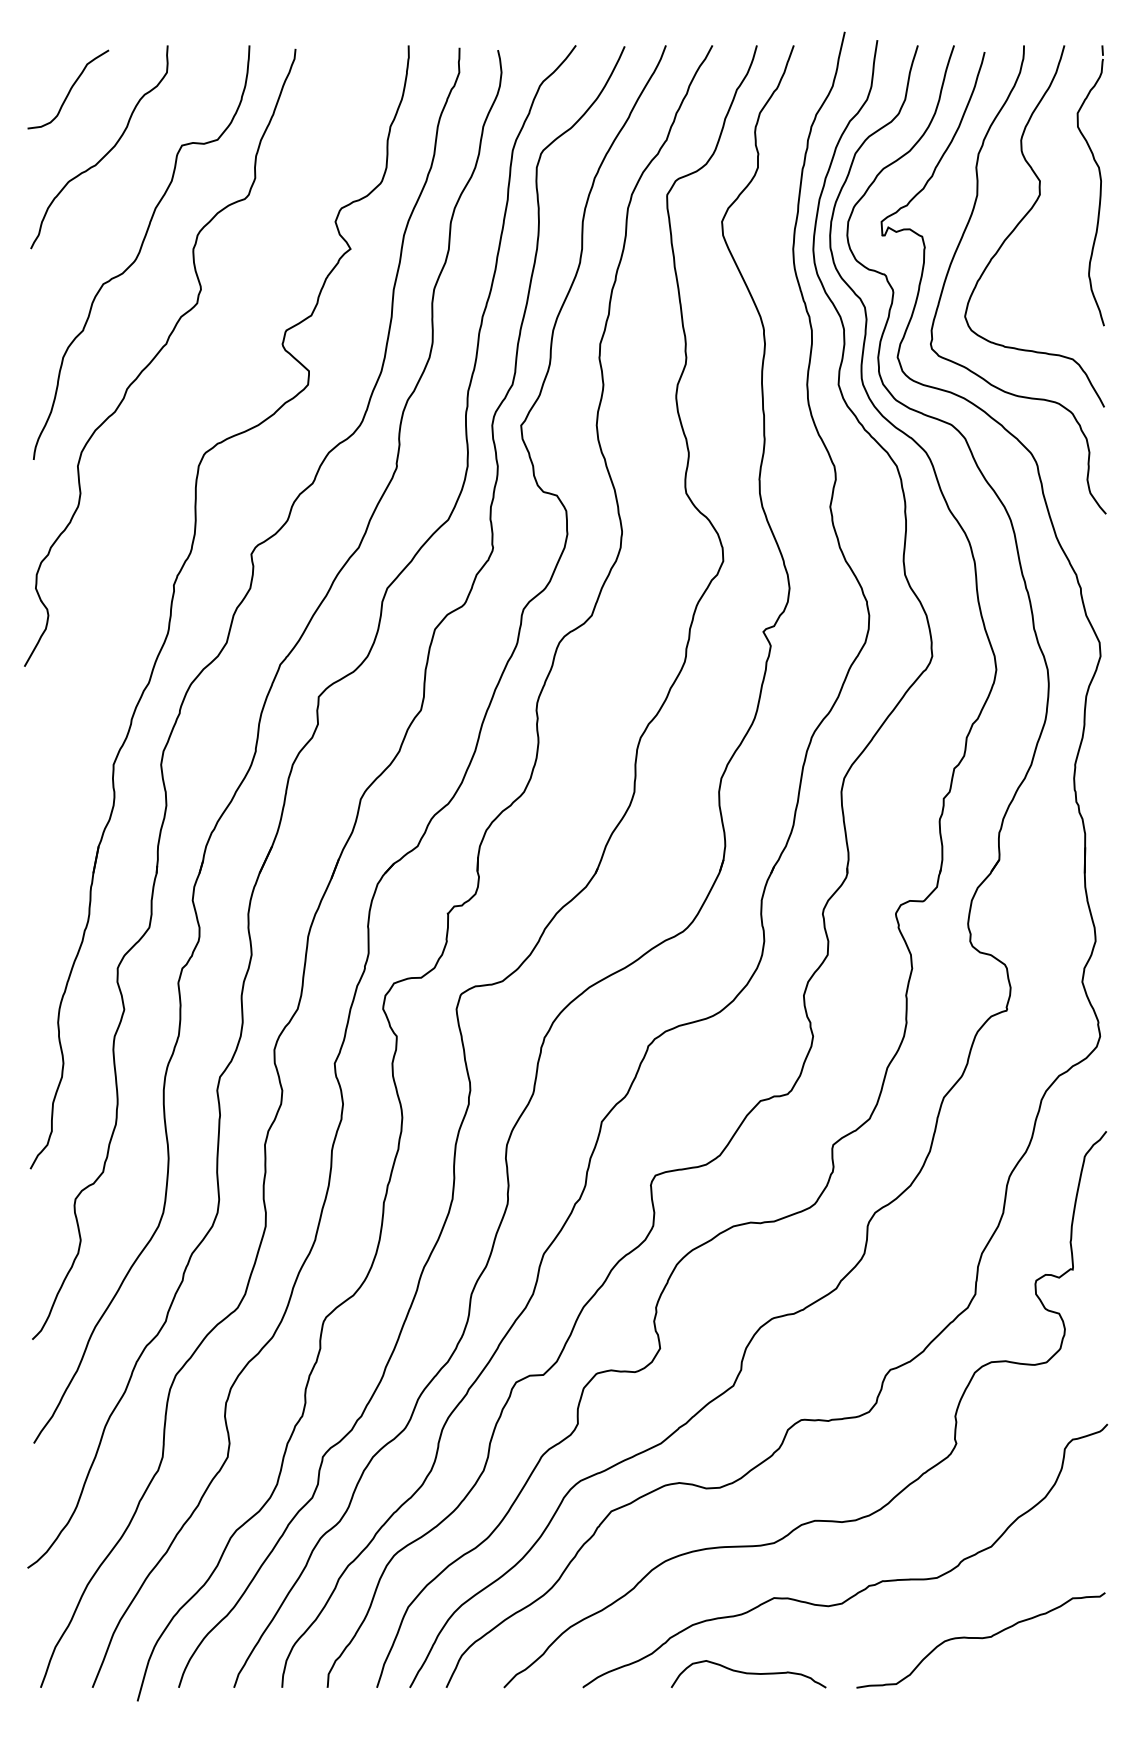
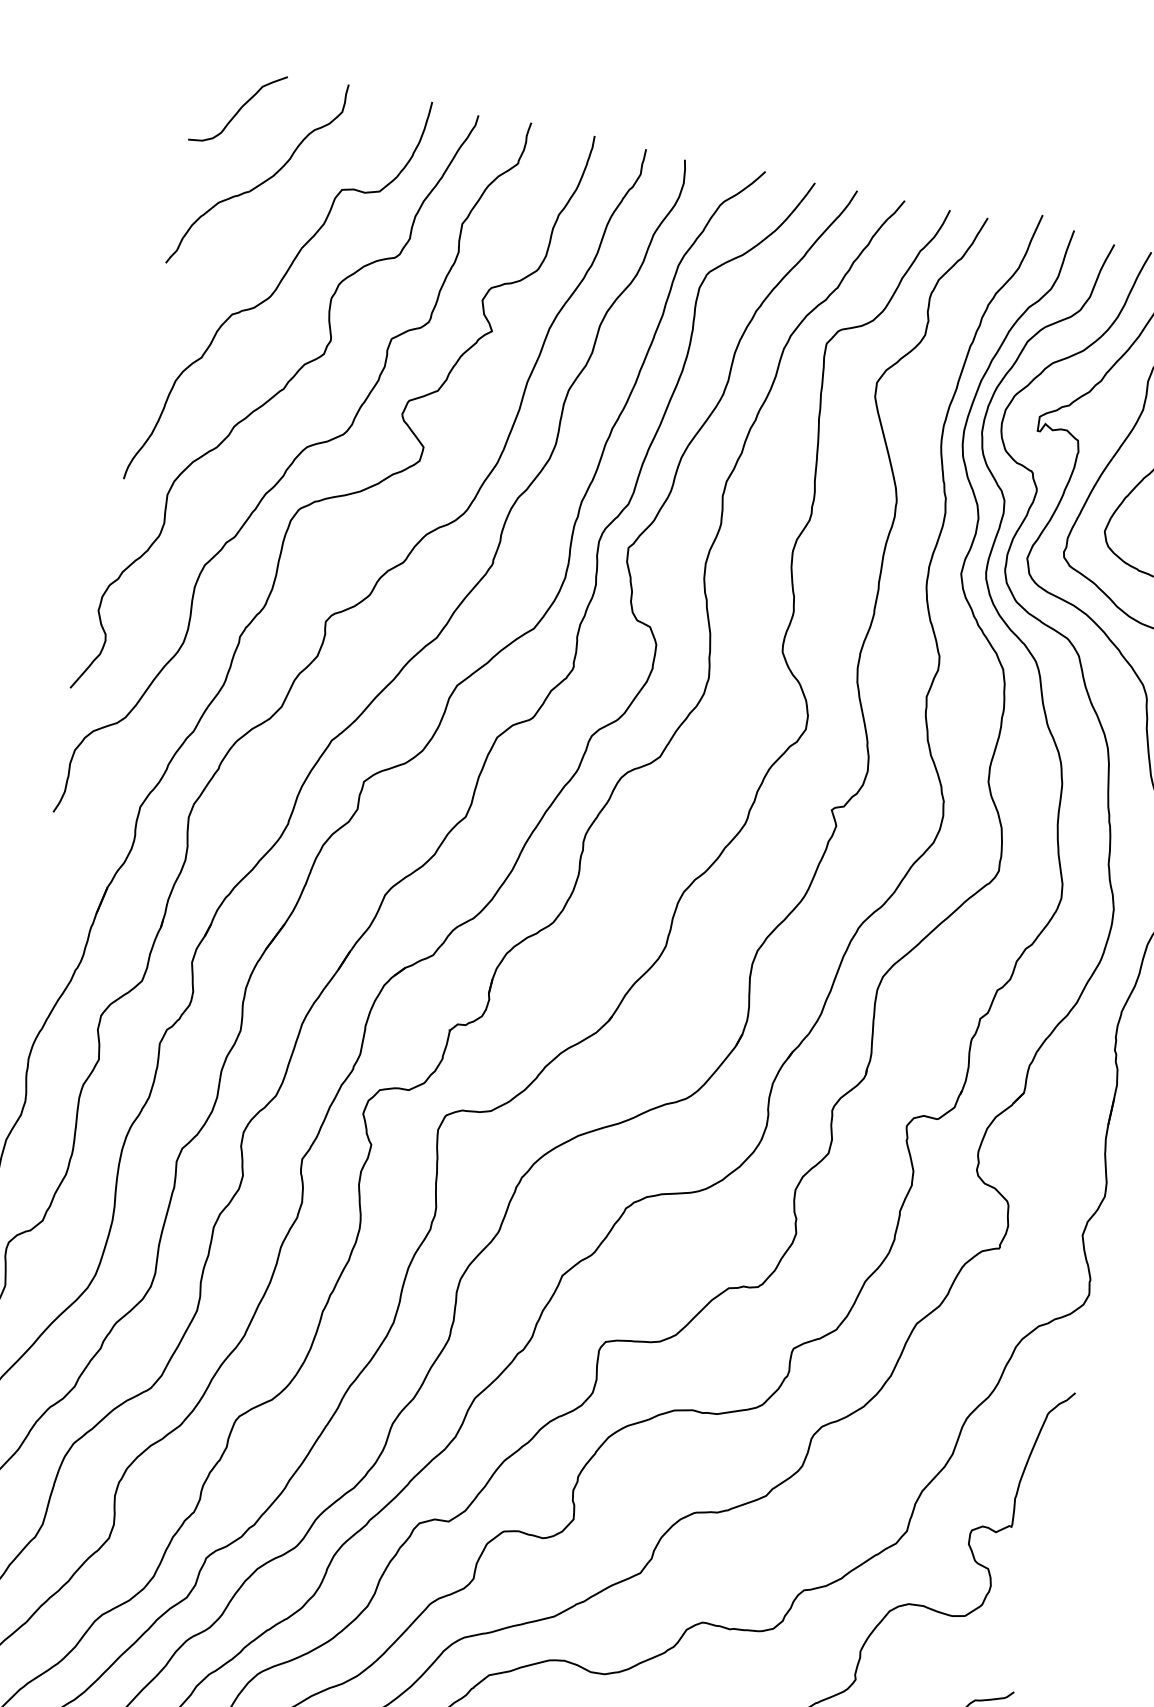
curve: (188, 415) -> (291, 466), added

